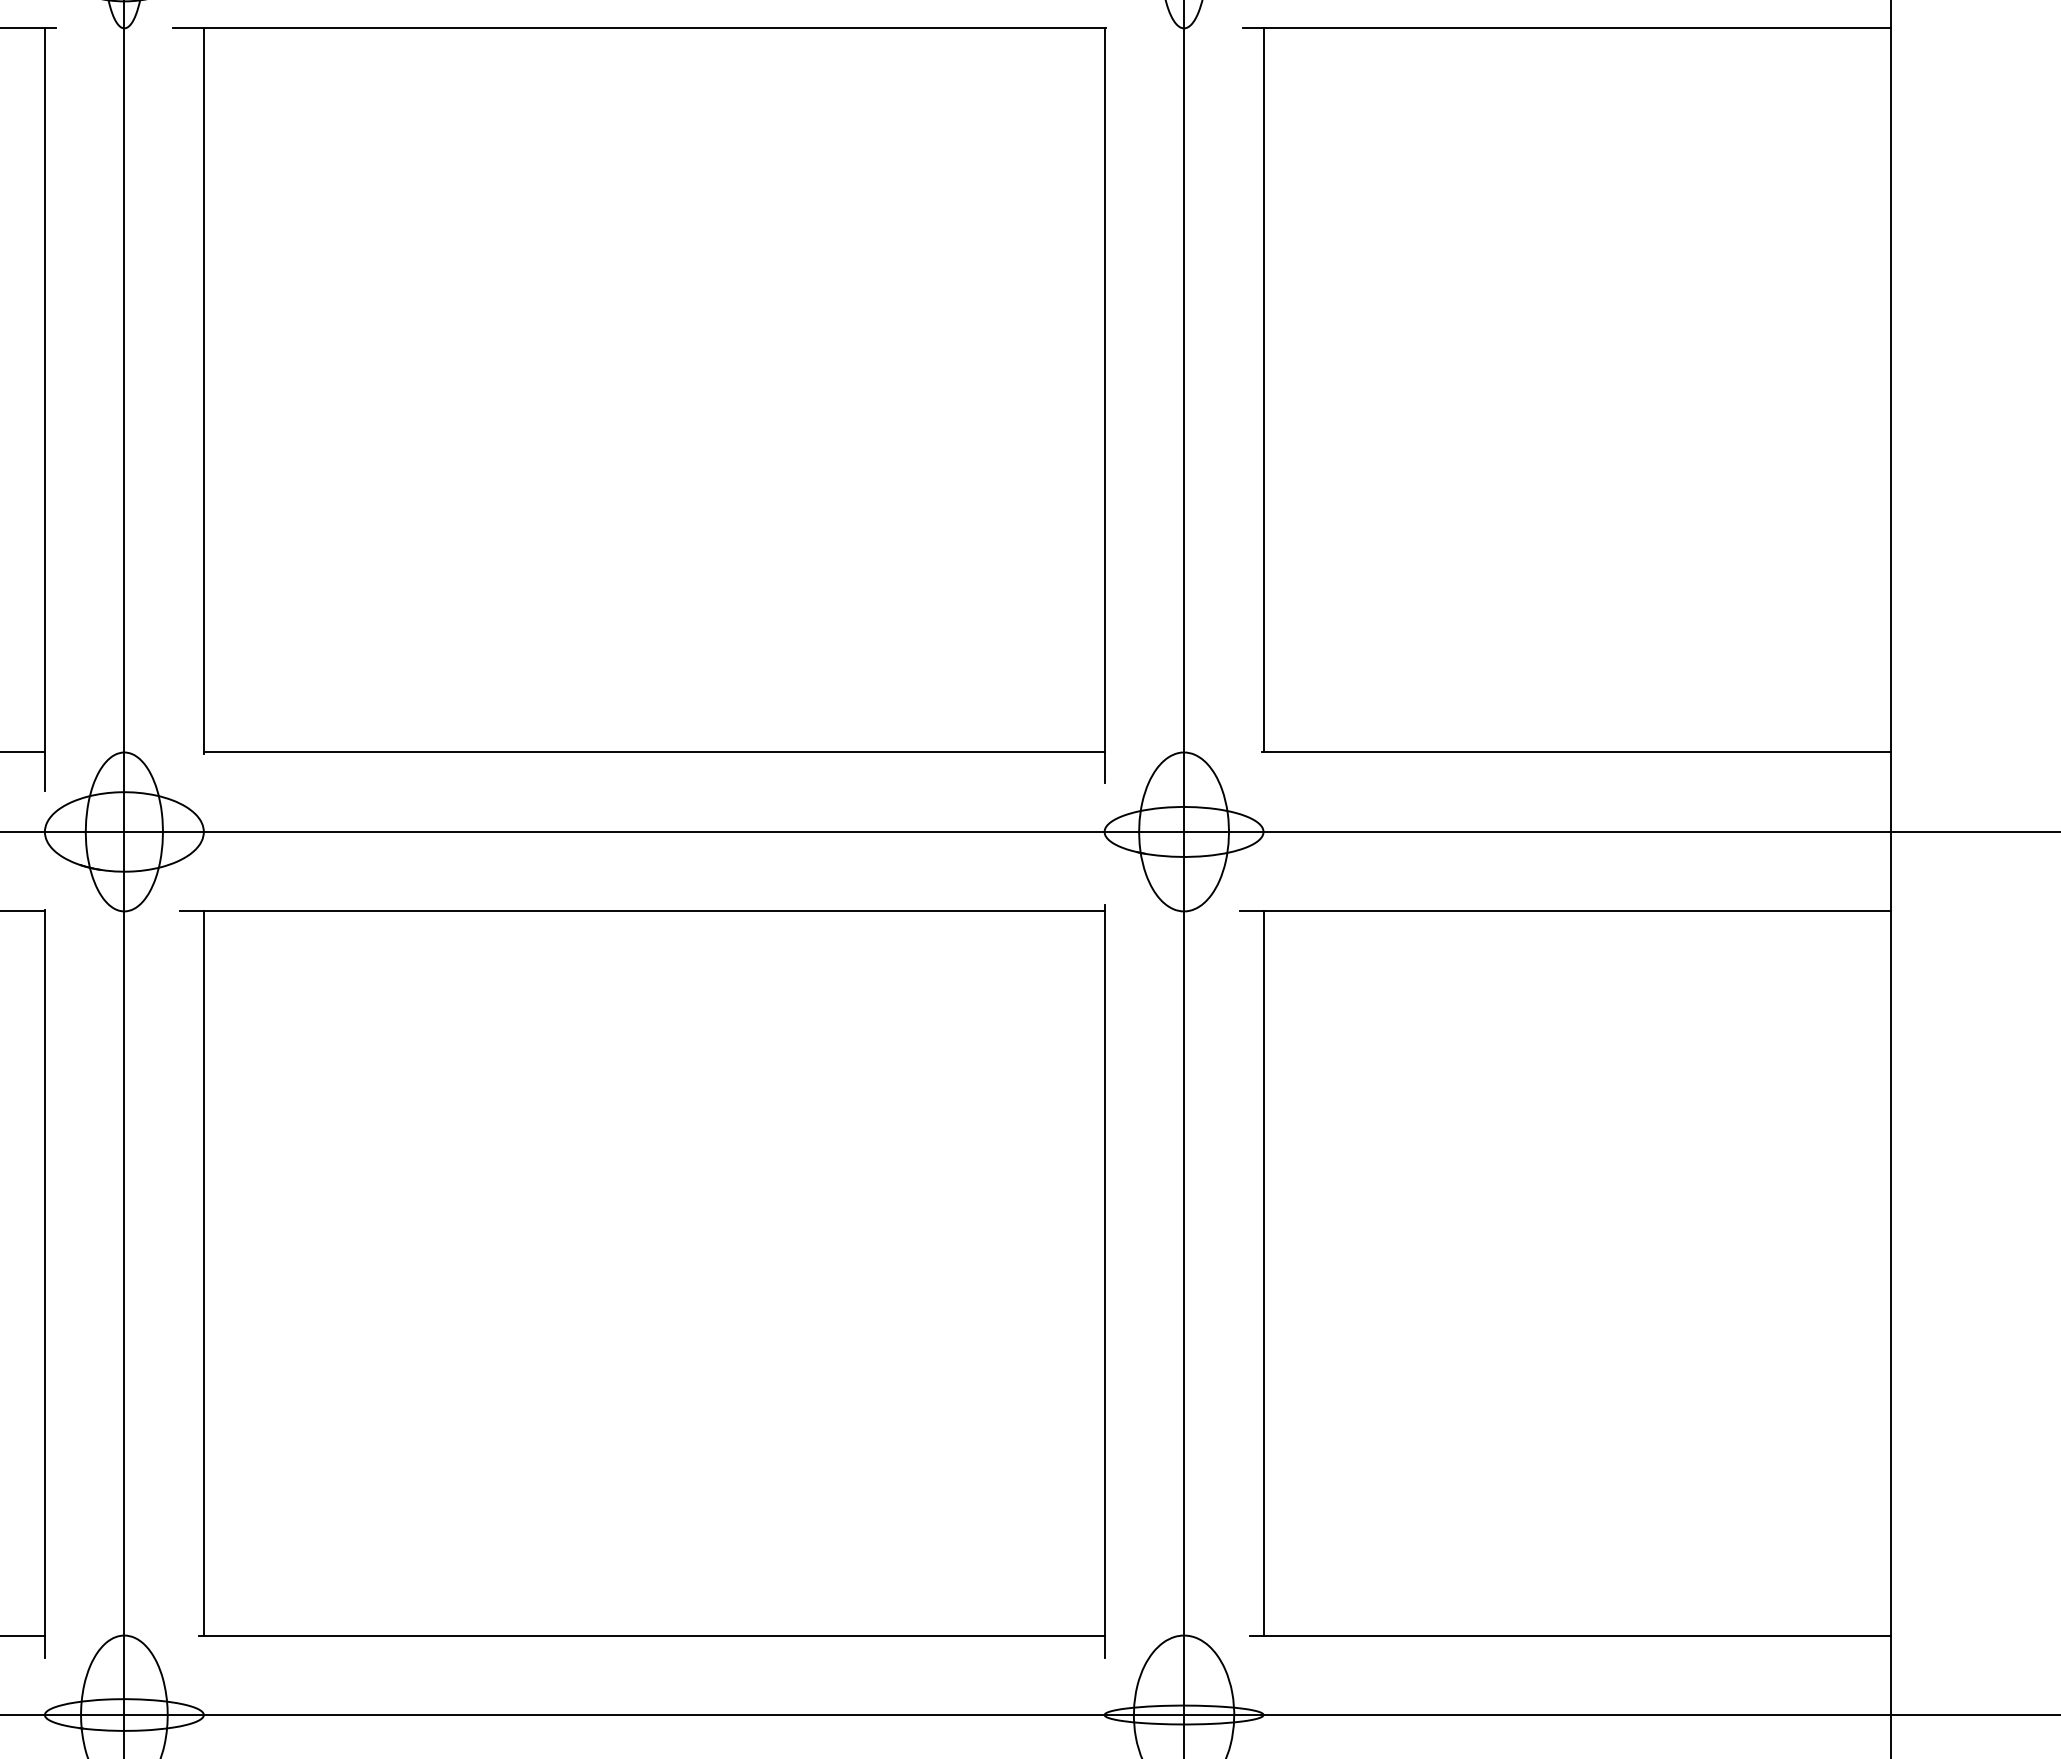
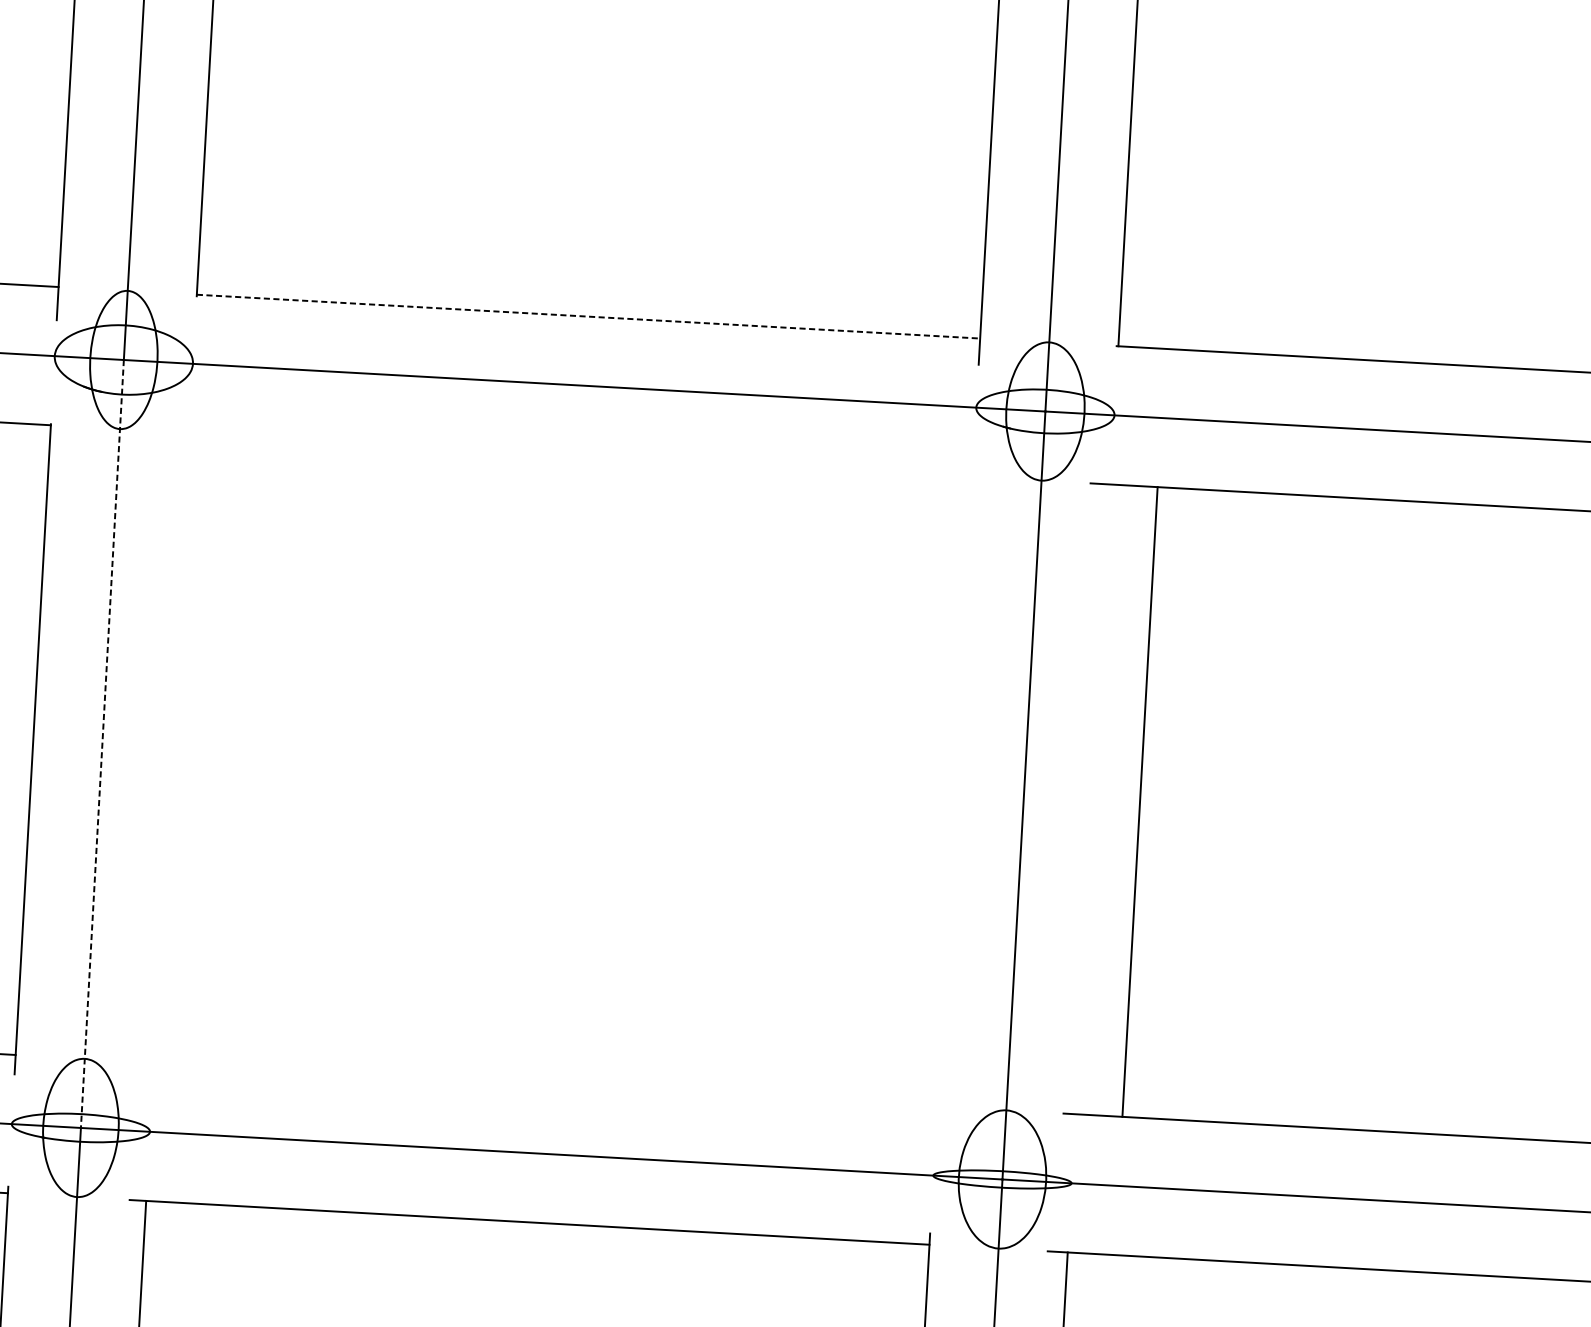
line: (654, 752) -> (588, 316), solid -> dashed
line: (124, 1273) -> (102, 743), solid -> dashed
line: (1263, 1273) -> (1139, 801), moved
part: (642, 1281) -> (552, 776), removed

